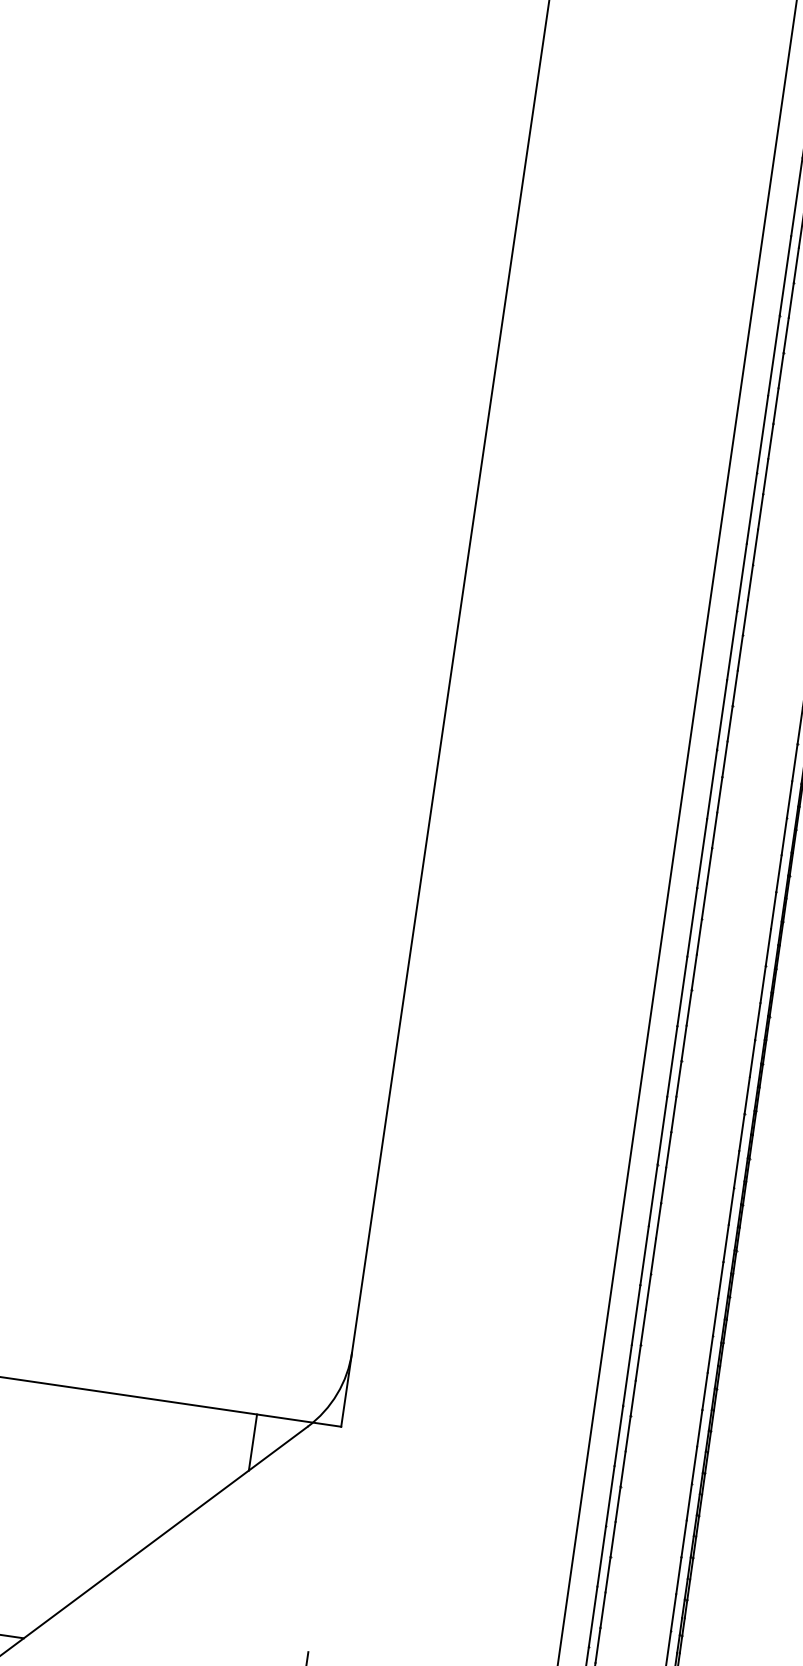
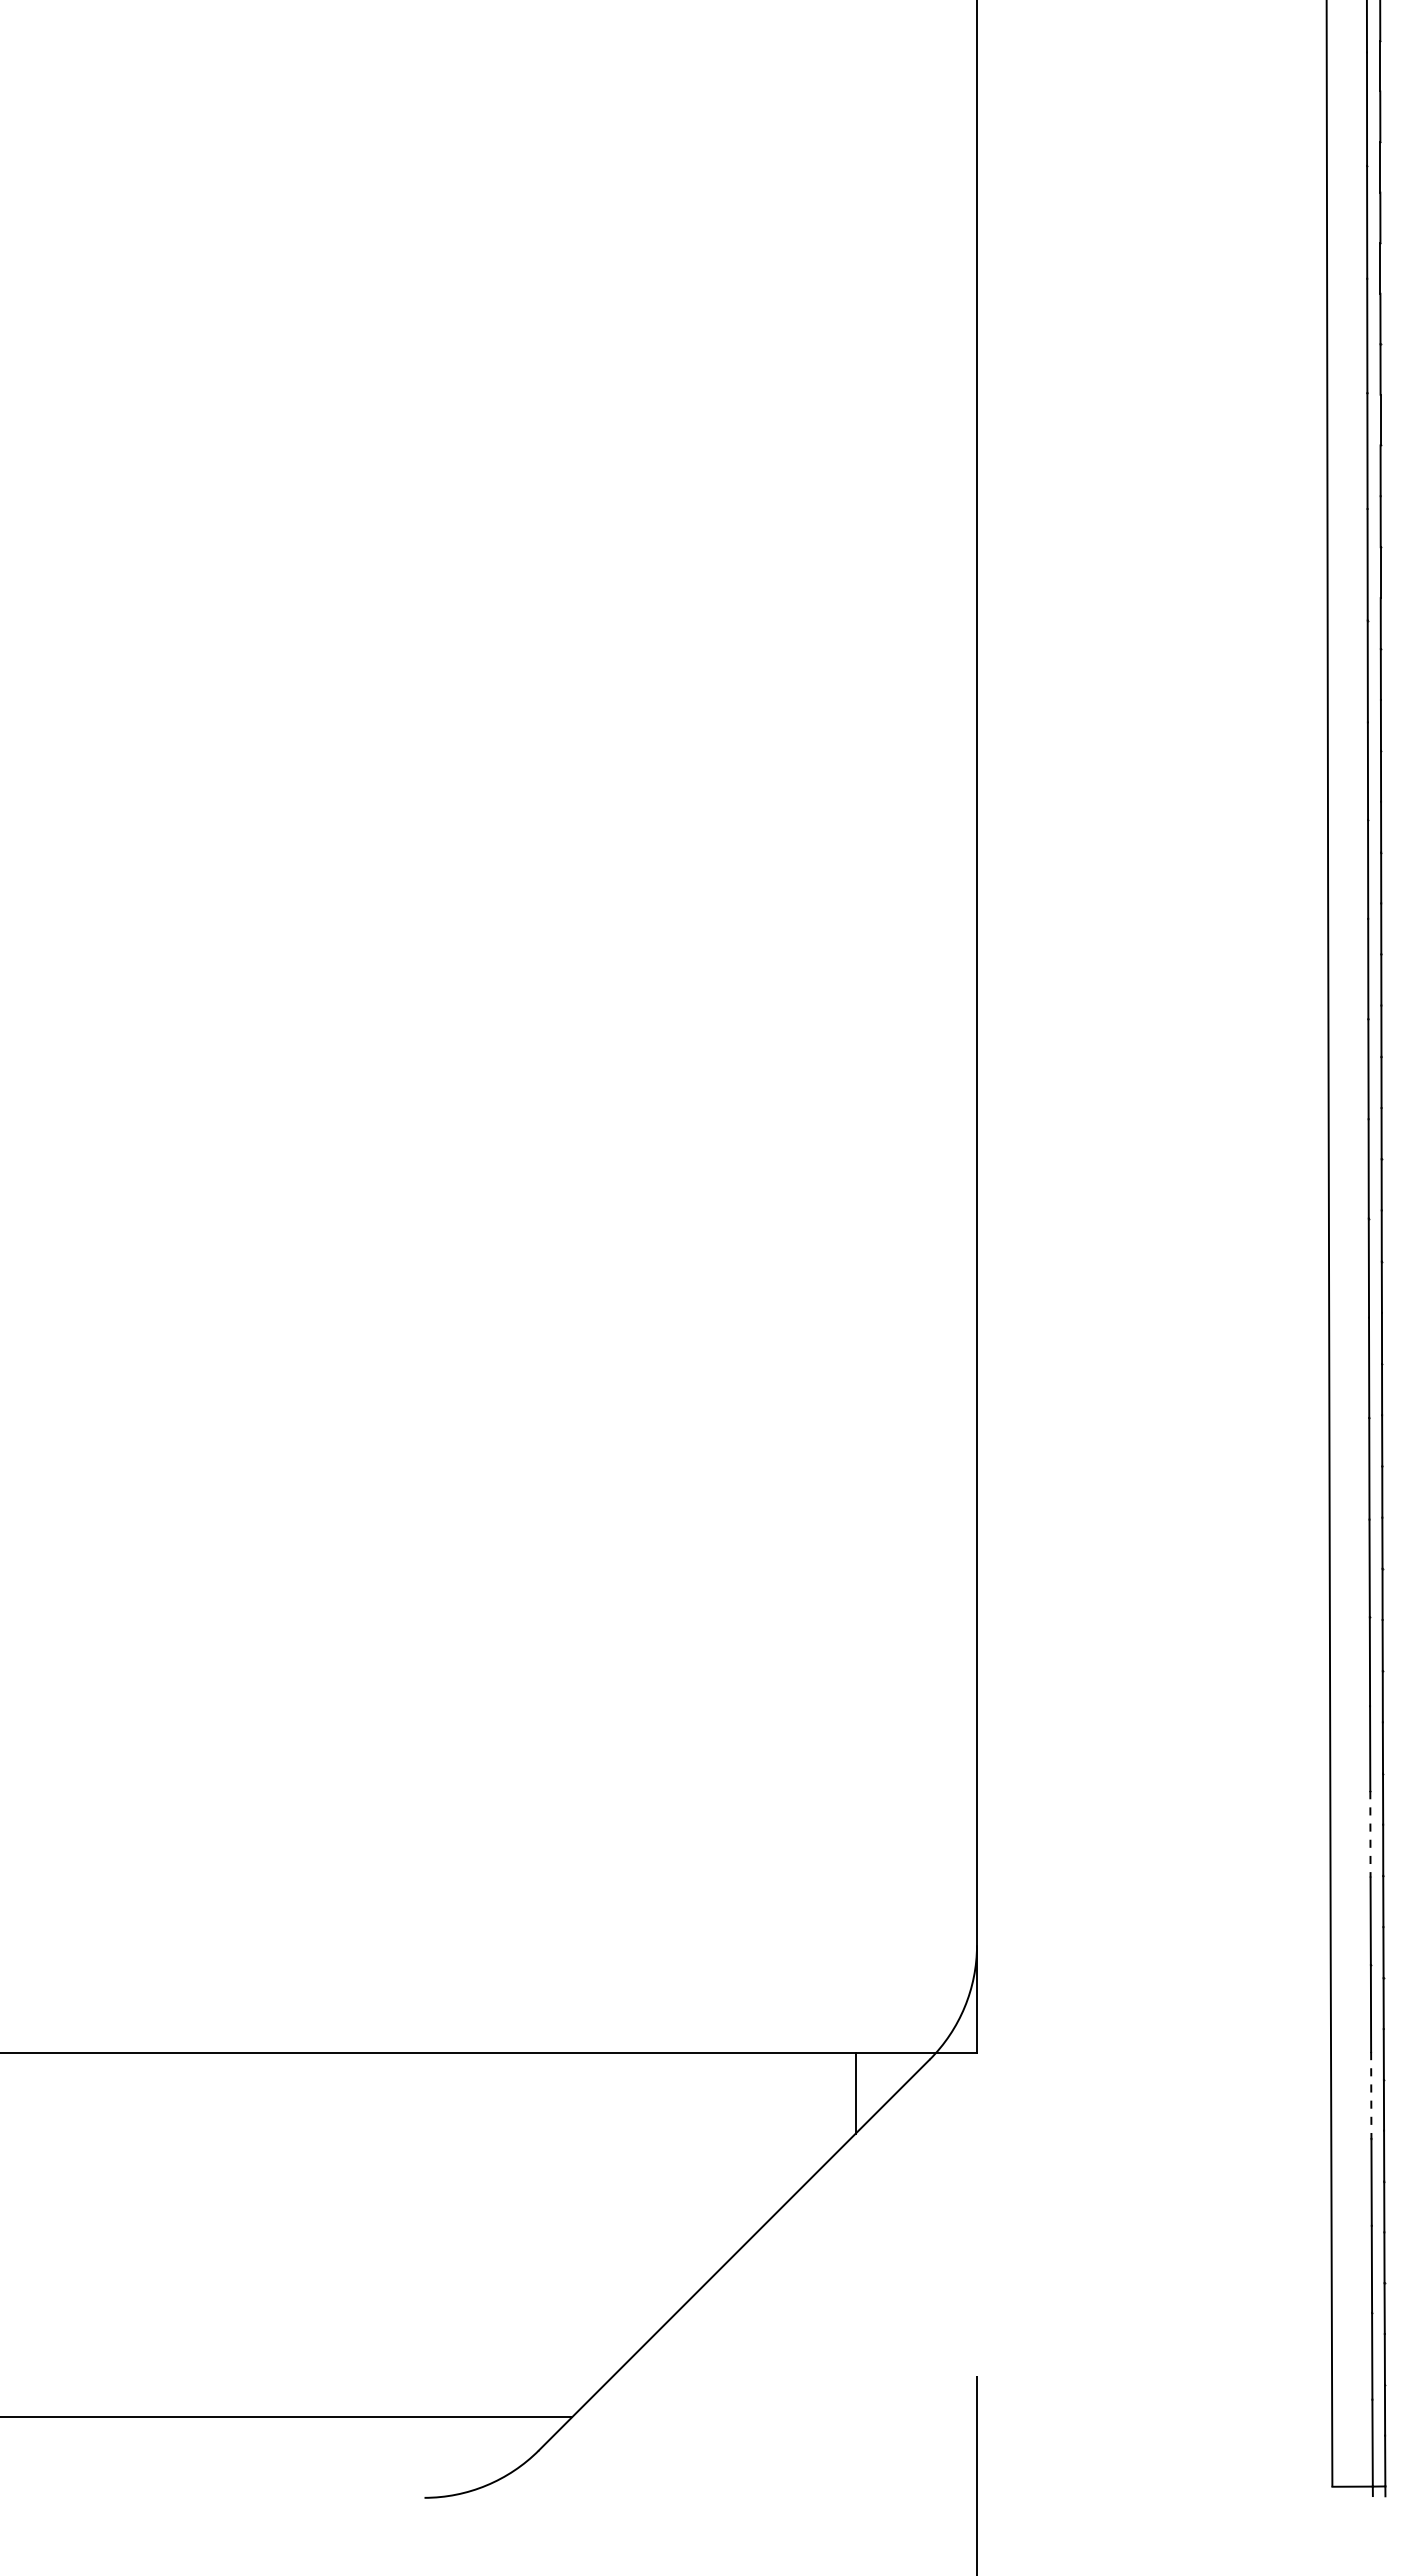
line: (636, 1315) -> (1370, 1834), solid -> dashed
line: (610, 1496) -> (1371, 2095), solid -> dashed

